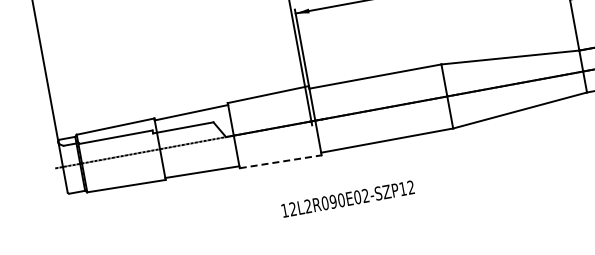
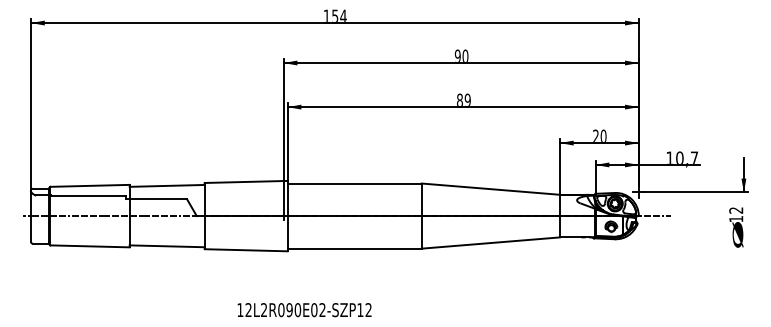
line: (281, 161) -> (246, 250), dashed -> solid
text: (348, 199) -> (304, 310), moved

